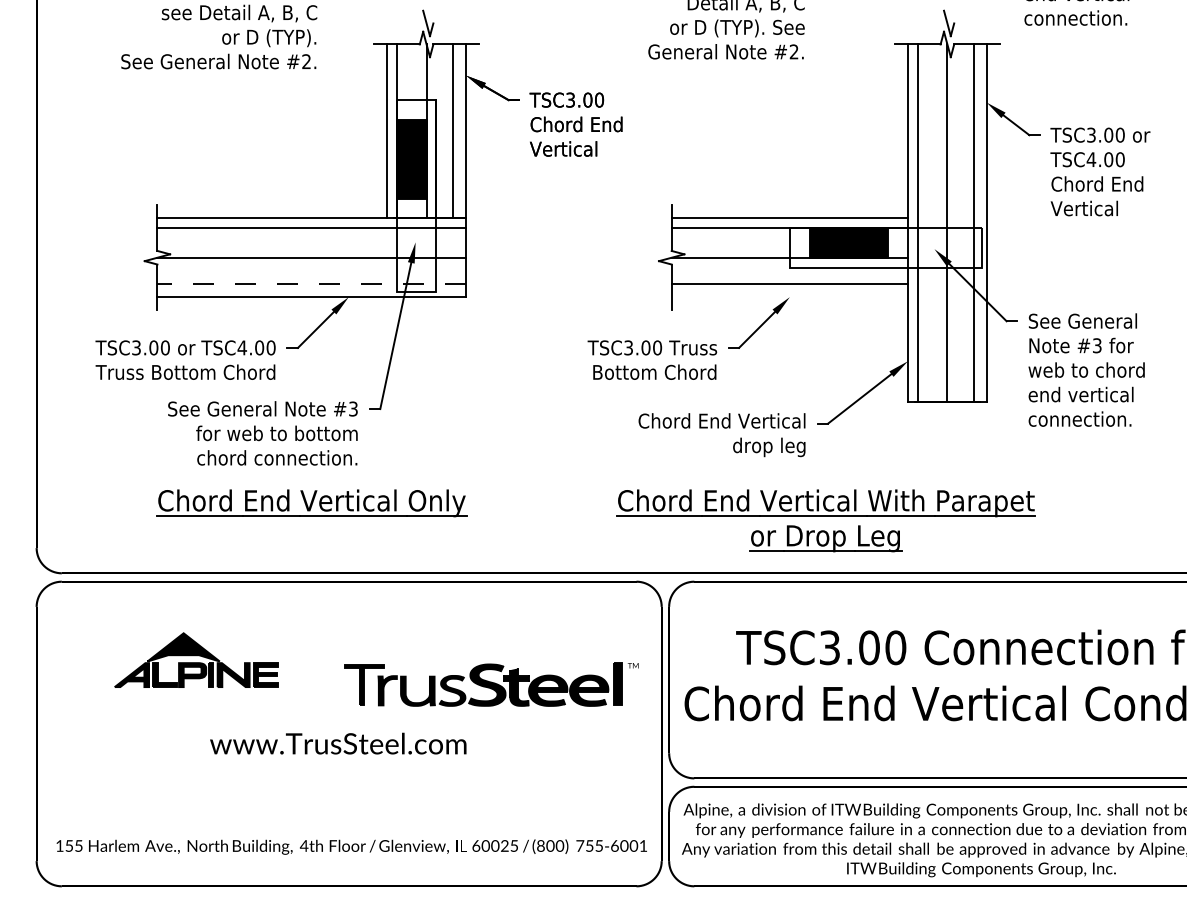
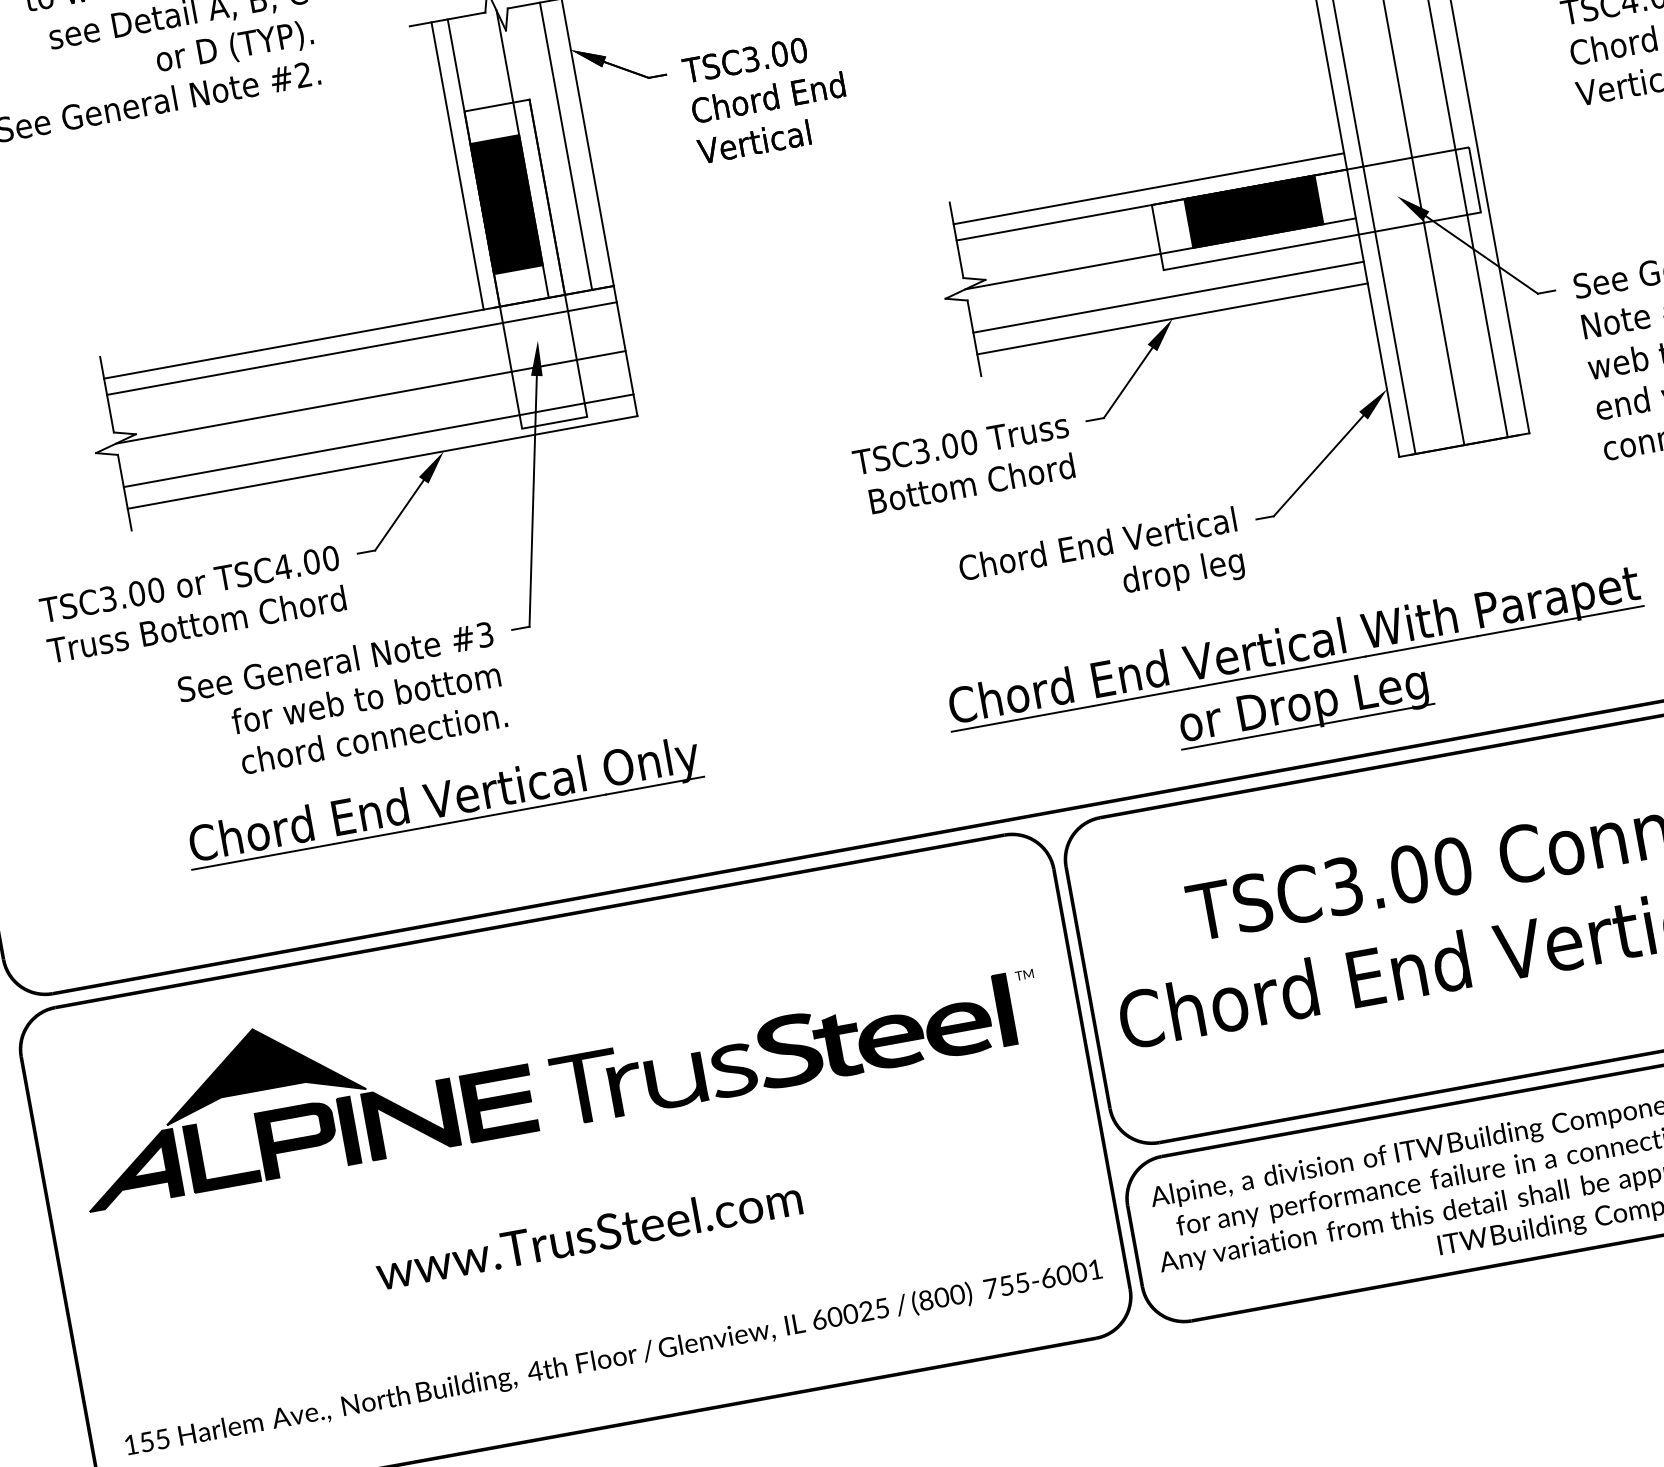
line: (311, 284) -> (378, 441), dashed -> solid
line: (789, 297) -> (1172, 319), added
part: (196, 659) -> (301, 1095), size x1.67
text: (338, 743) -> (589, 1234), moved

